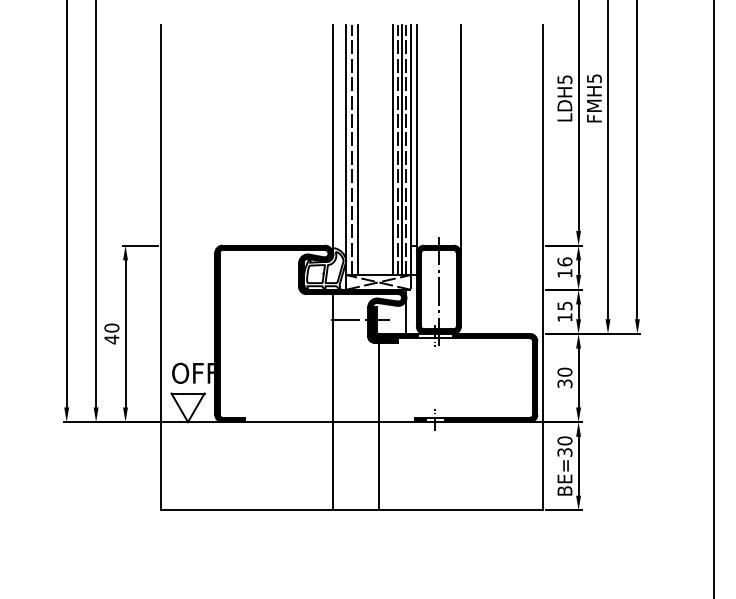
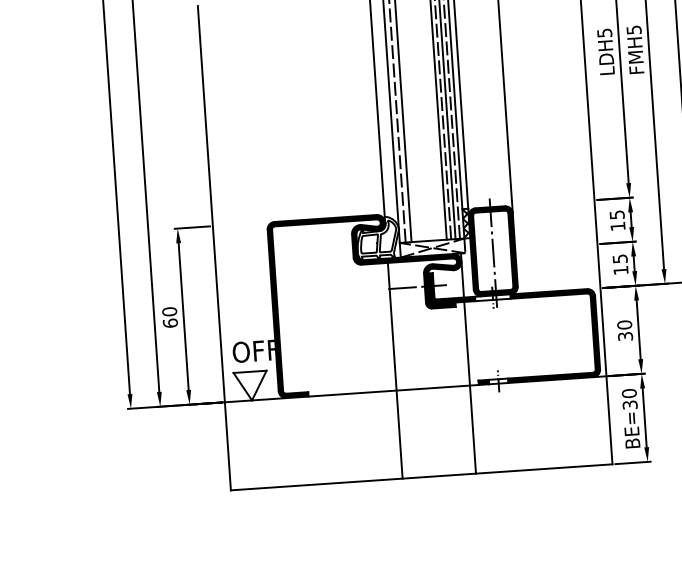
hatch: (413, 260) -> (465, 223), added
text: (564, 261) -> (616, 214), 16 -> 15
text: (111, 339) -> (170, 323), 40 -> 60
line: (379, 424) -> (470, 387), moved

